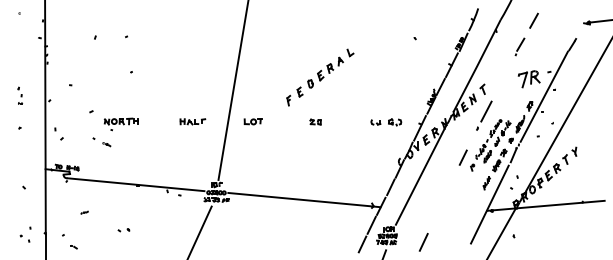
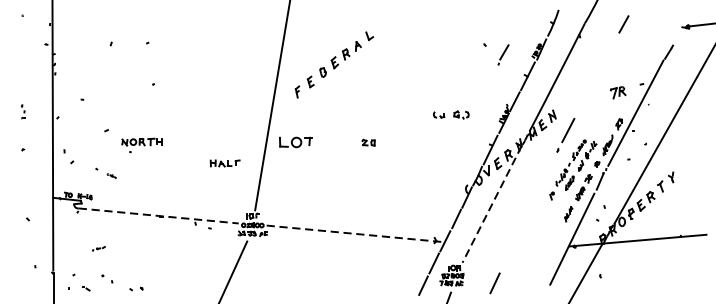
part: (519, 46) -> (502, 54), moved
part: (320, 77) -> (334, 64), moved
part: (528, 79) -> (617, 92), size x0.6
part: (482, 88) -> (563, 103), removed
part: (19, 95) -> (22, 111), size x0.7
part: (192, 121) -> (224, 163), moved
part: (252, 121) -> (294, 142), size x1.6
part: (386, 122) -> (451, 115), moved
part: (101, 142) -> (105, 173), moved
line: (462, 157) -> (540, 184), removed
line: (421, 174) -> (492, 204), solid -> dashed
line: (136, 184) -> (159, 215), solid -> dashed
line: (304, 200) -> (355, 234), solid -> dashed
part: (84, 212) -> (98, 248), size x1.6
part: (123, 230) -> (135, 289), moved
part: (24, 238) -> (106, 278), moved

